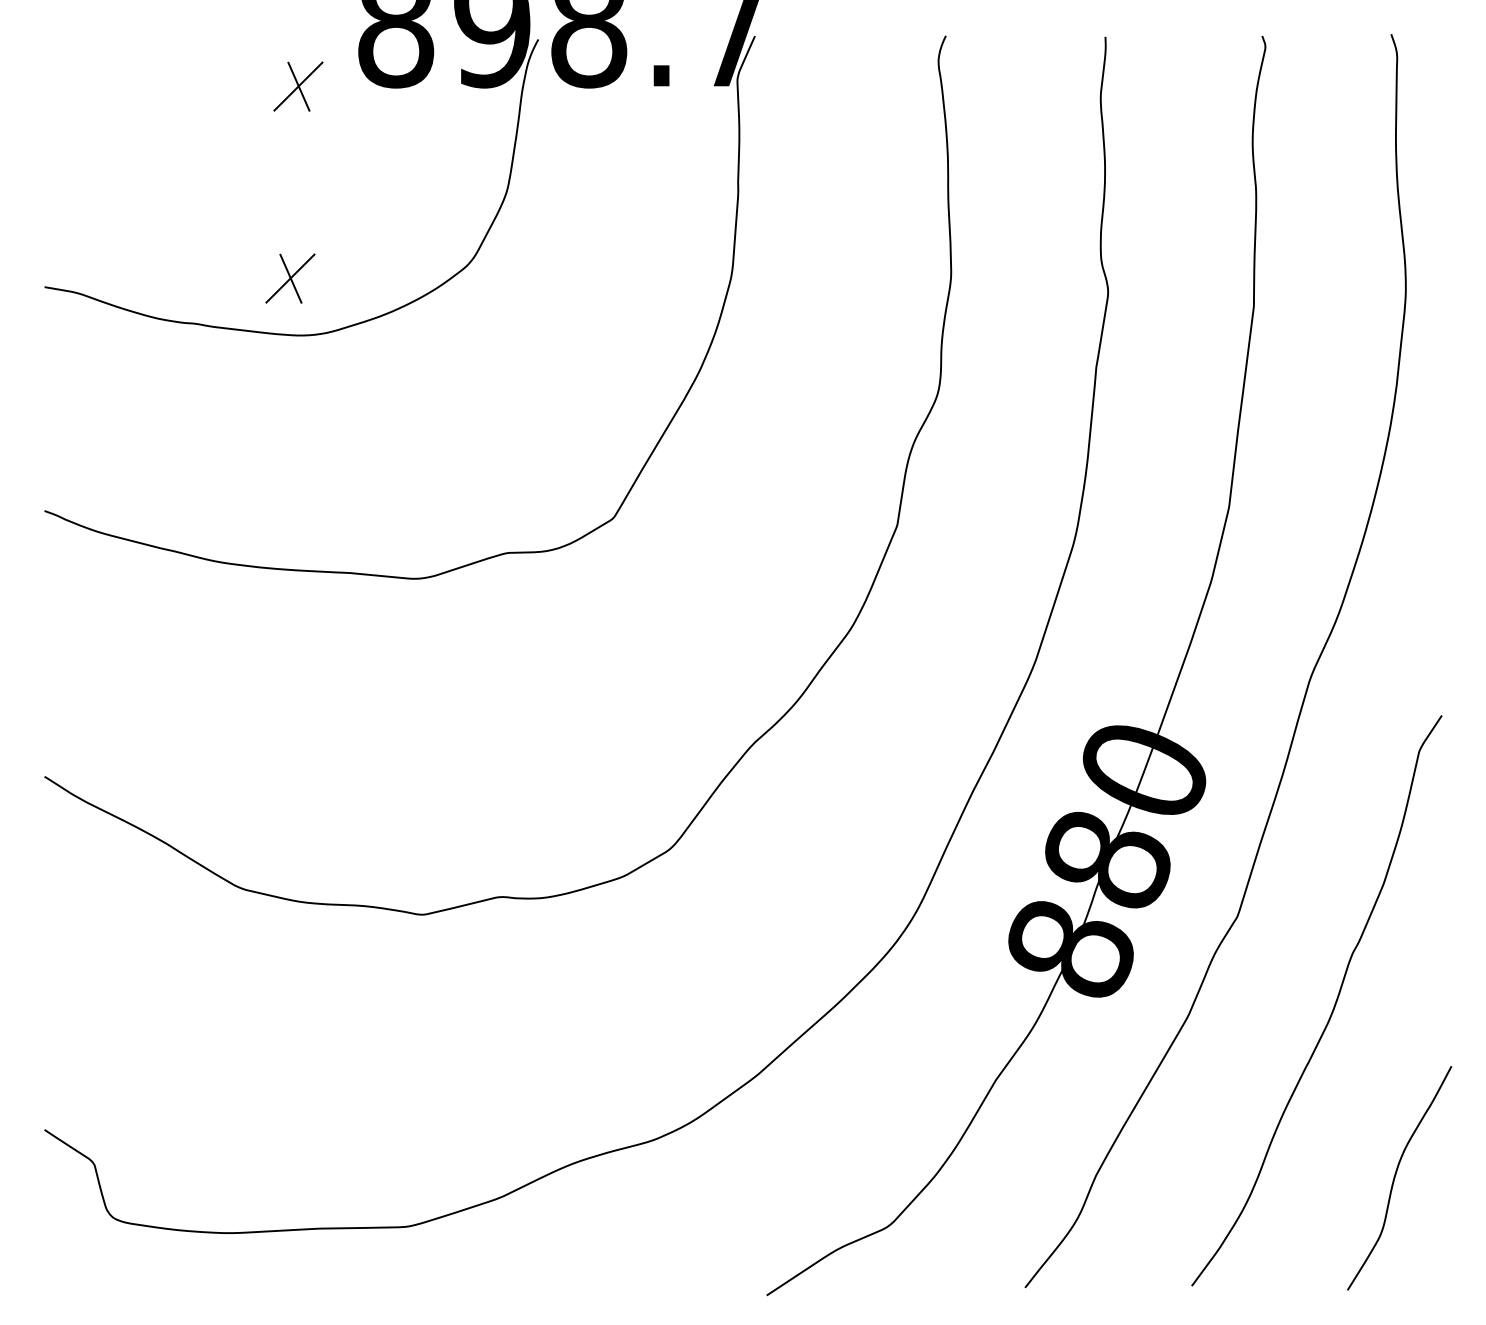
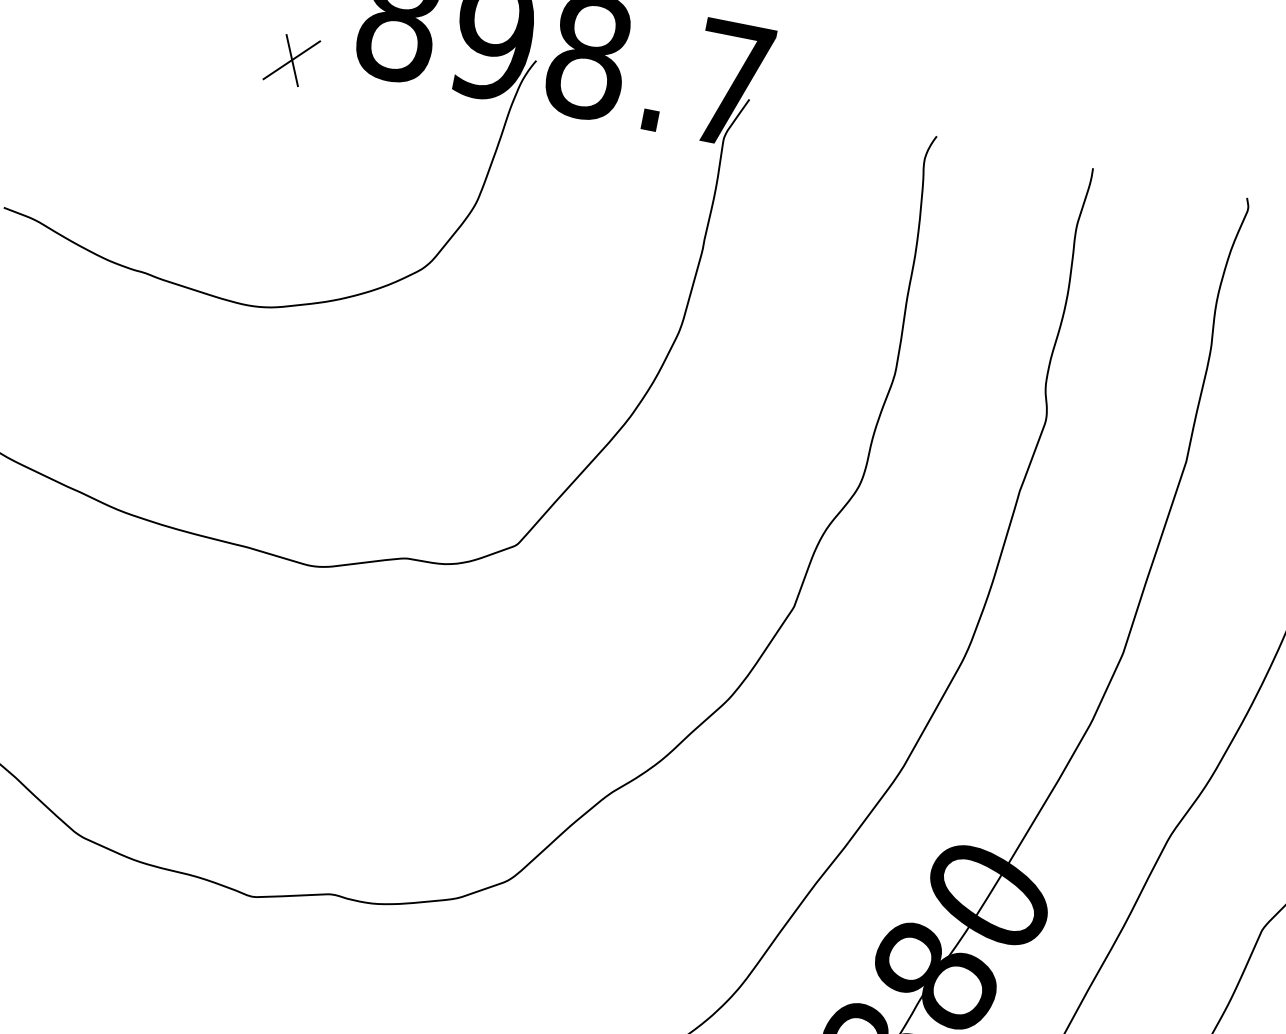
part: (290, 278) -> (246, 247), removed

